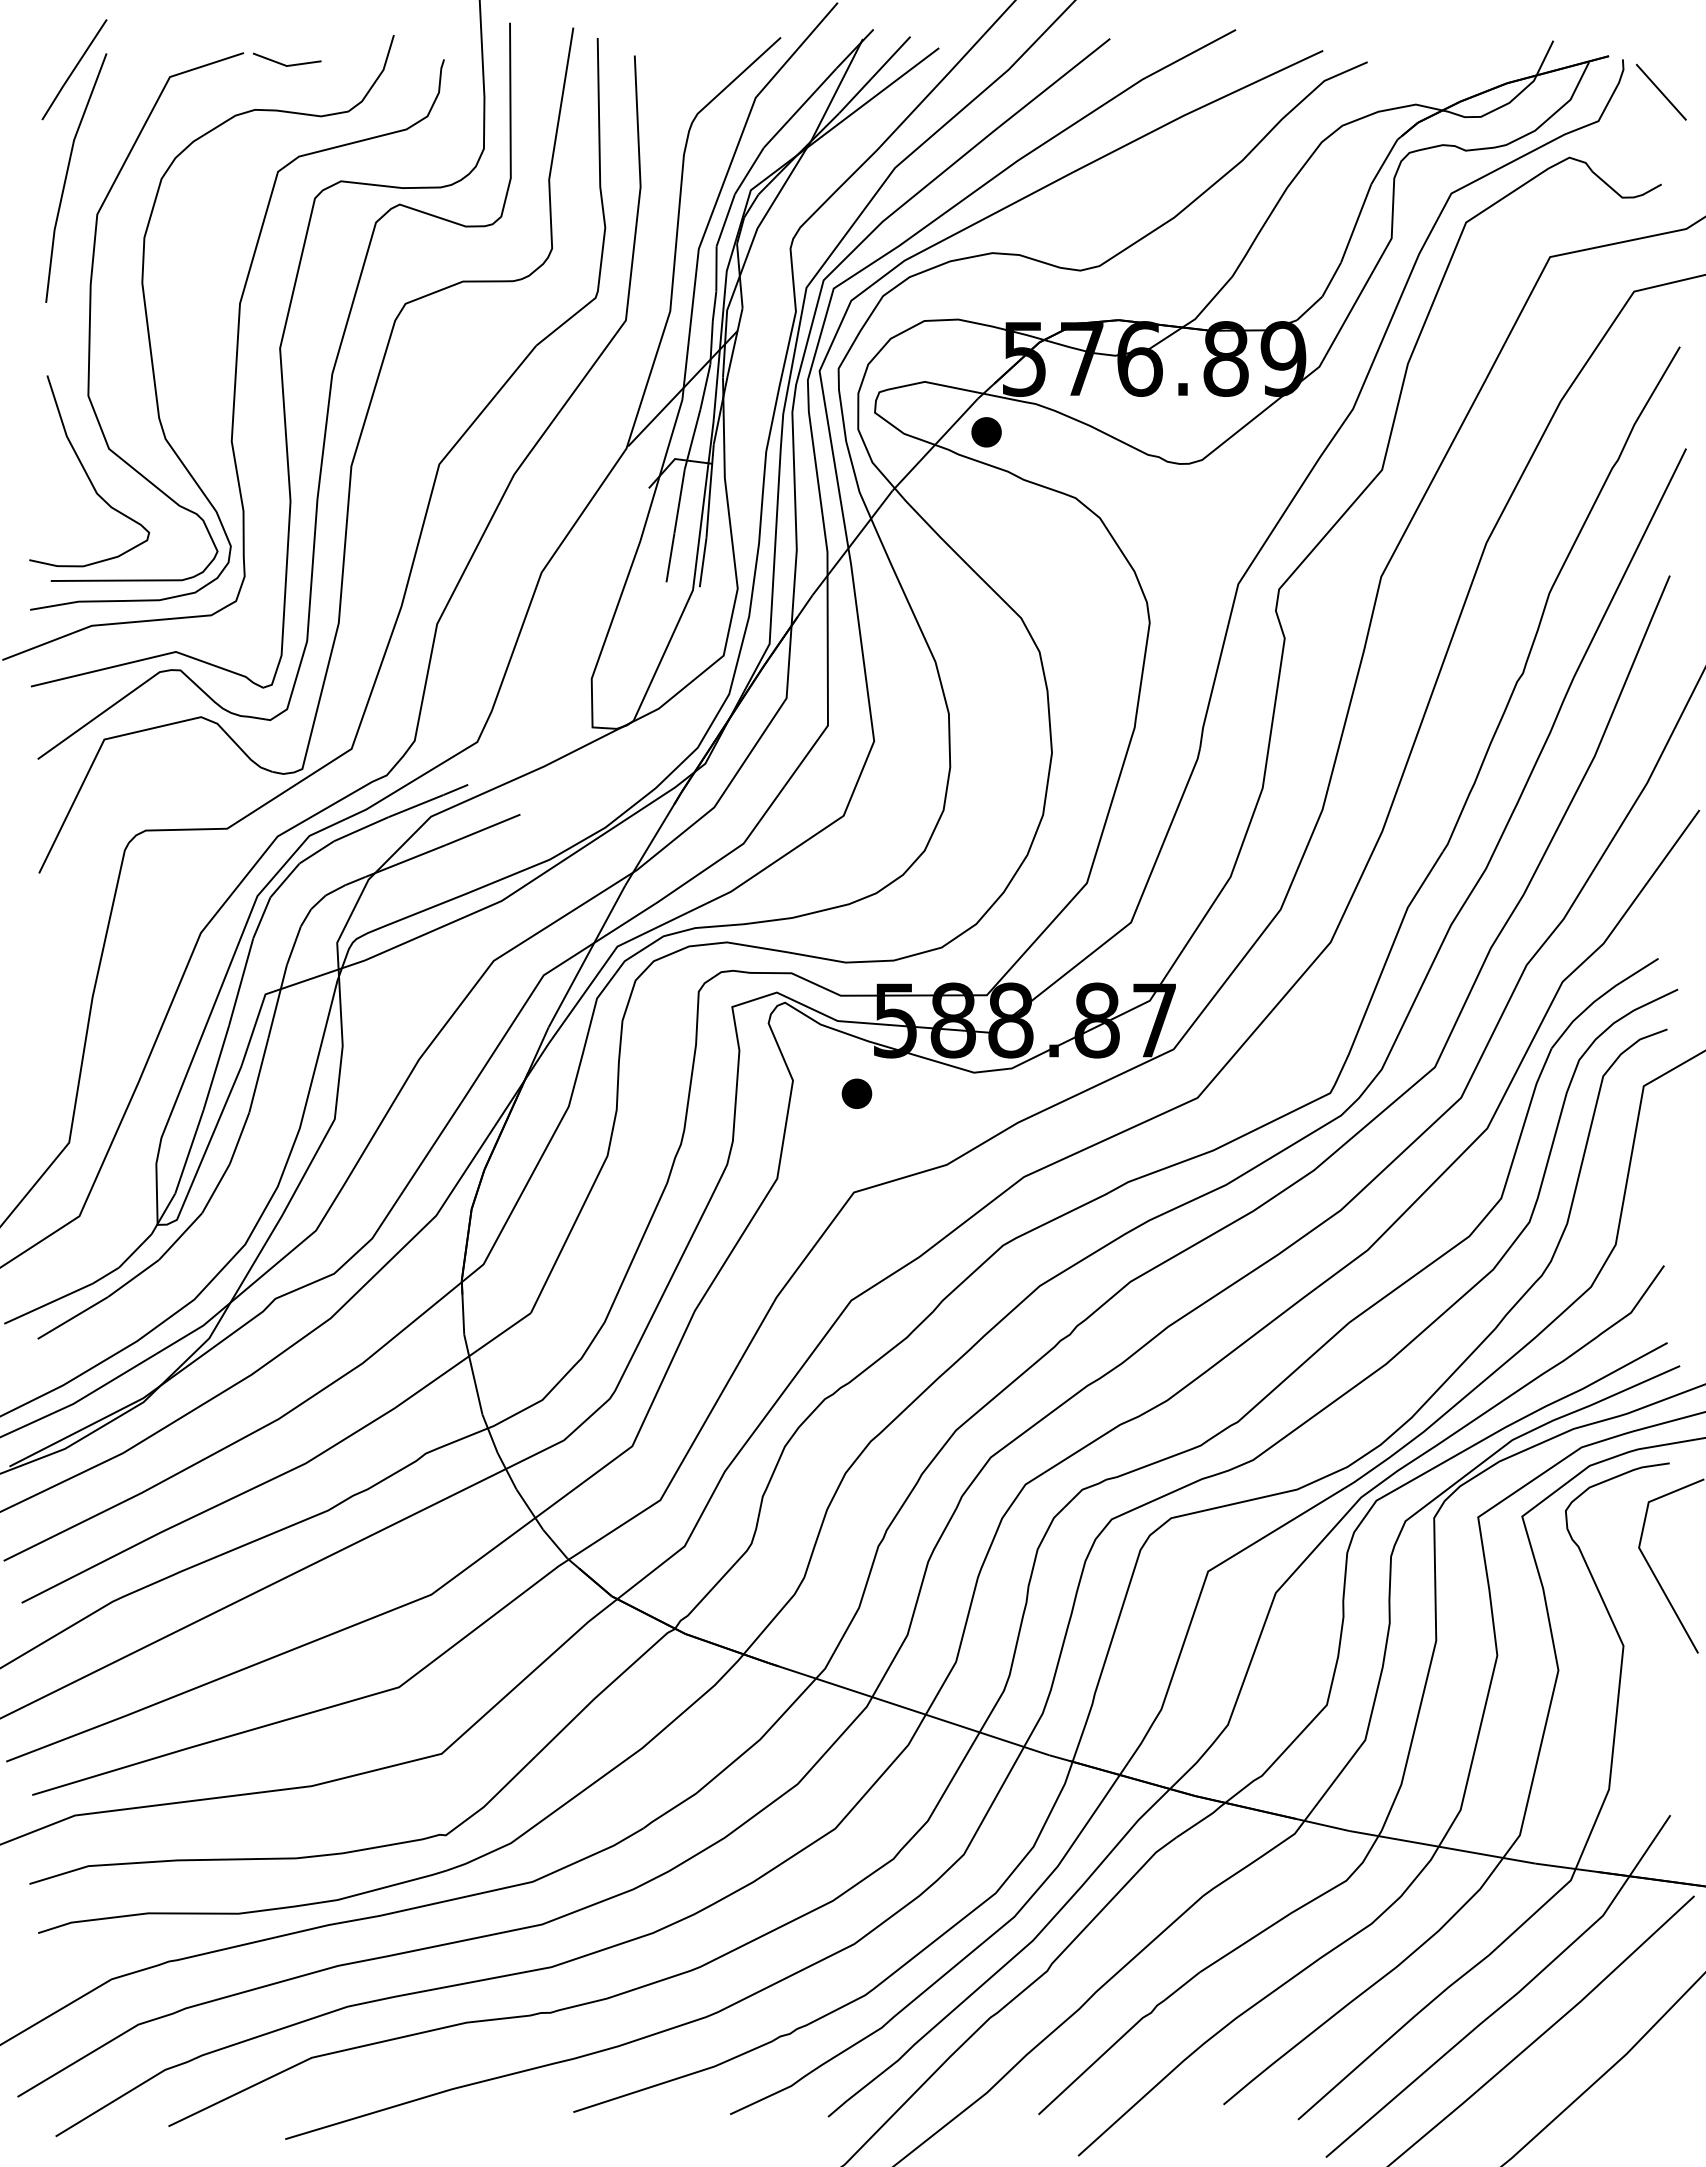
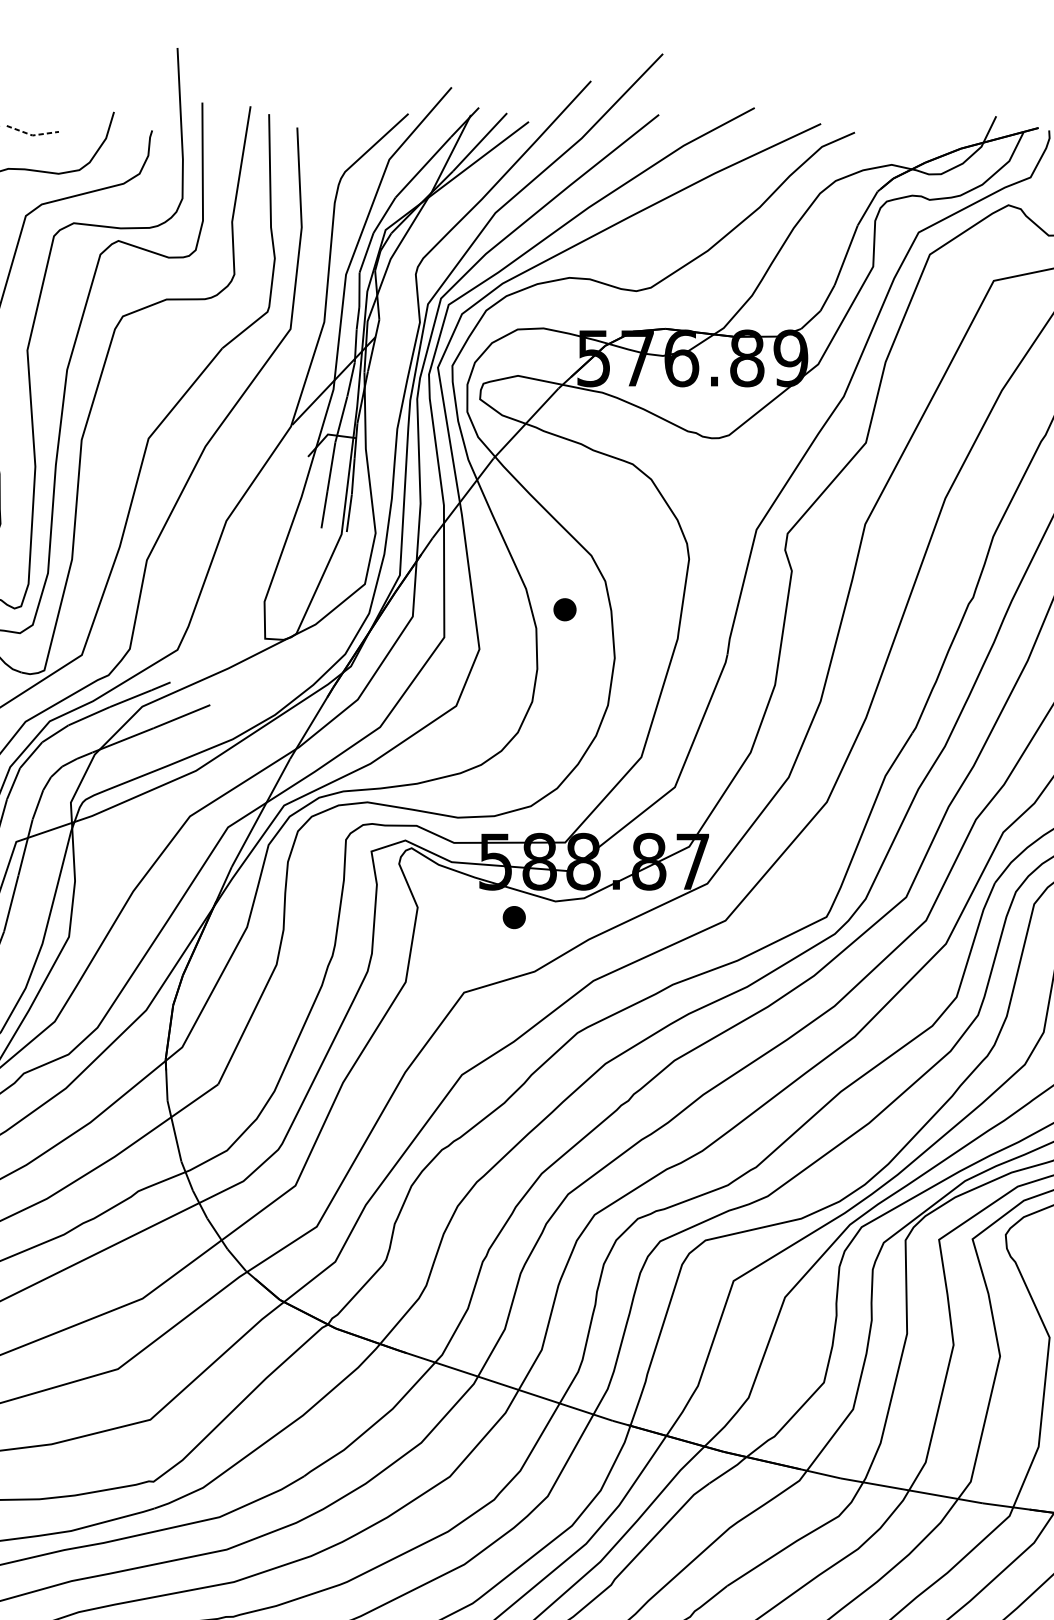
line: (286, 66) -> (32, 135), solid -> dashed
part: (986, 432) -> (564, 609), moved
part: (856, 1093) -> (513, 917), moved

